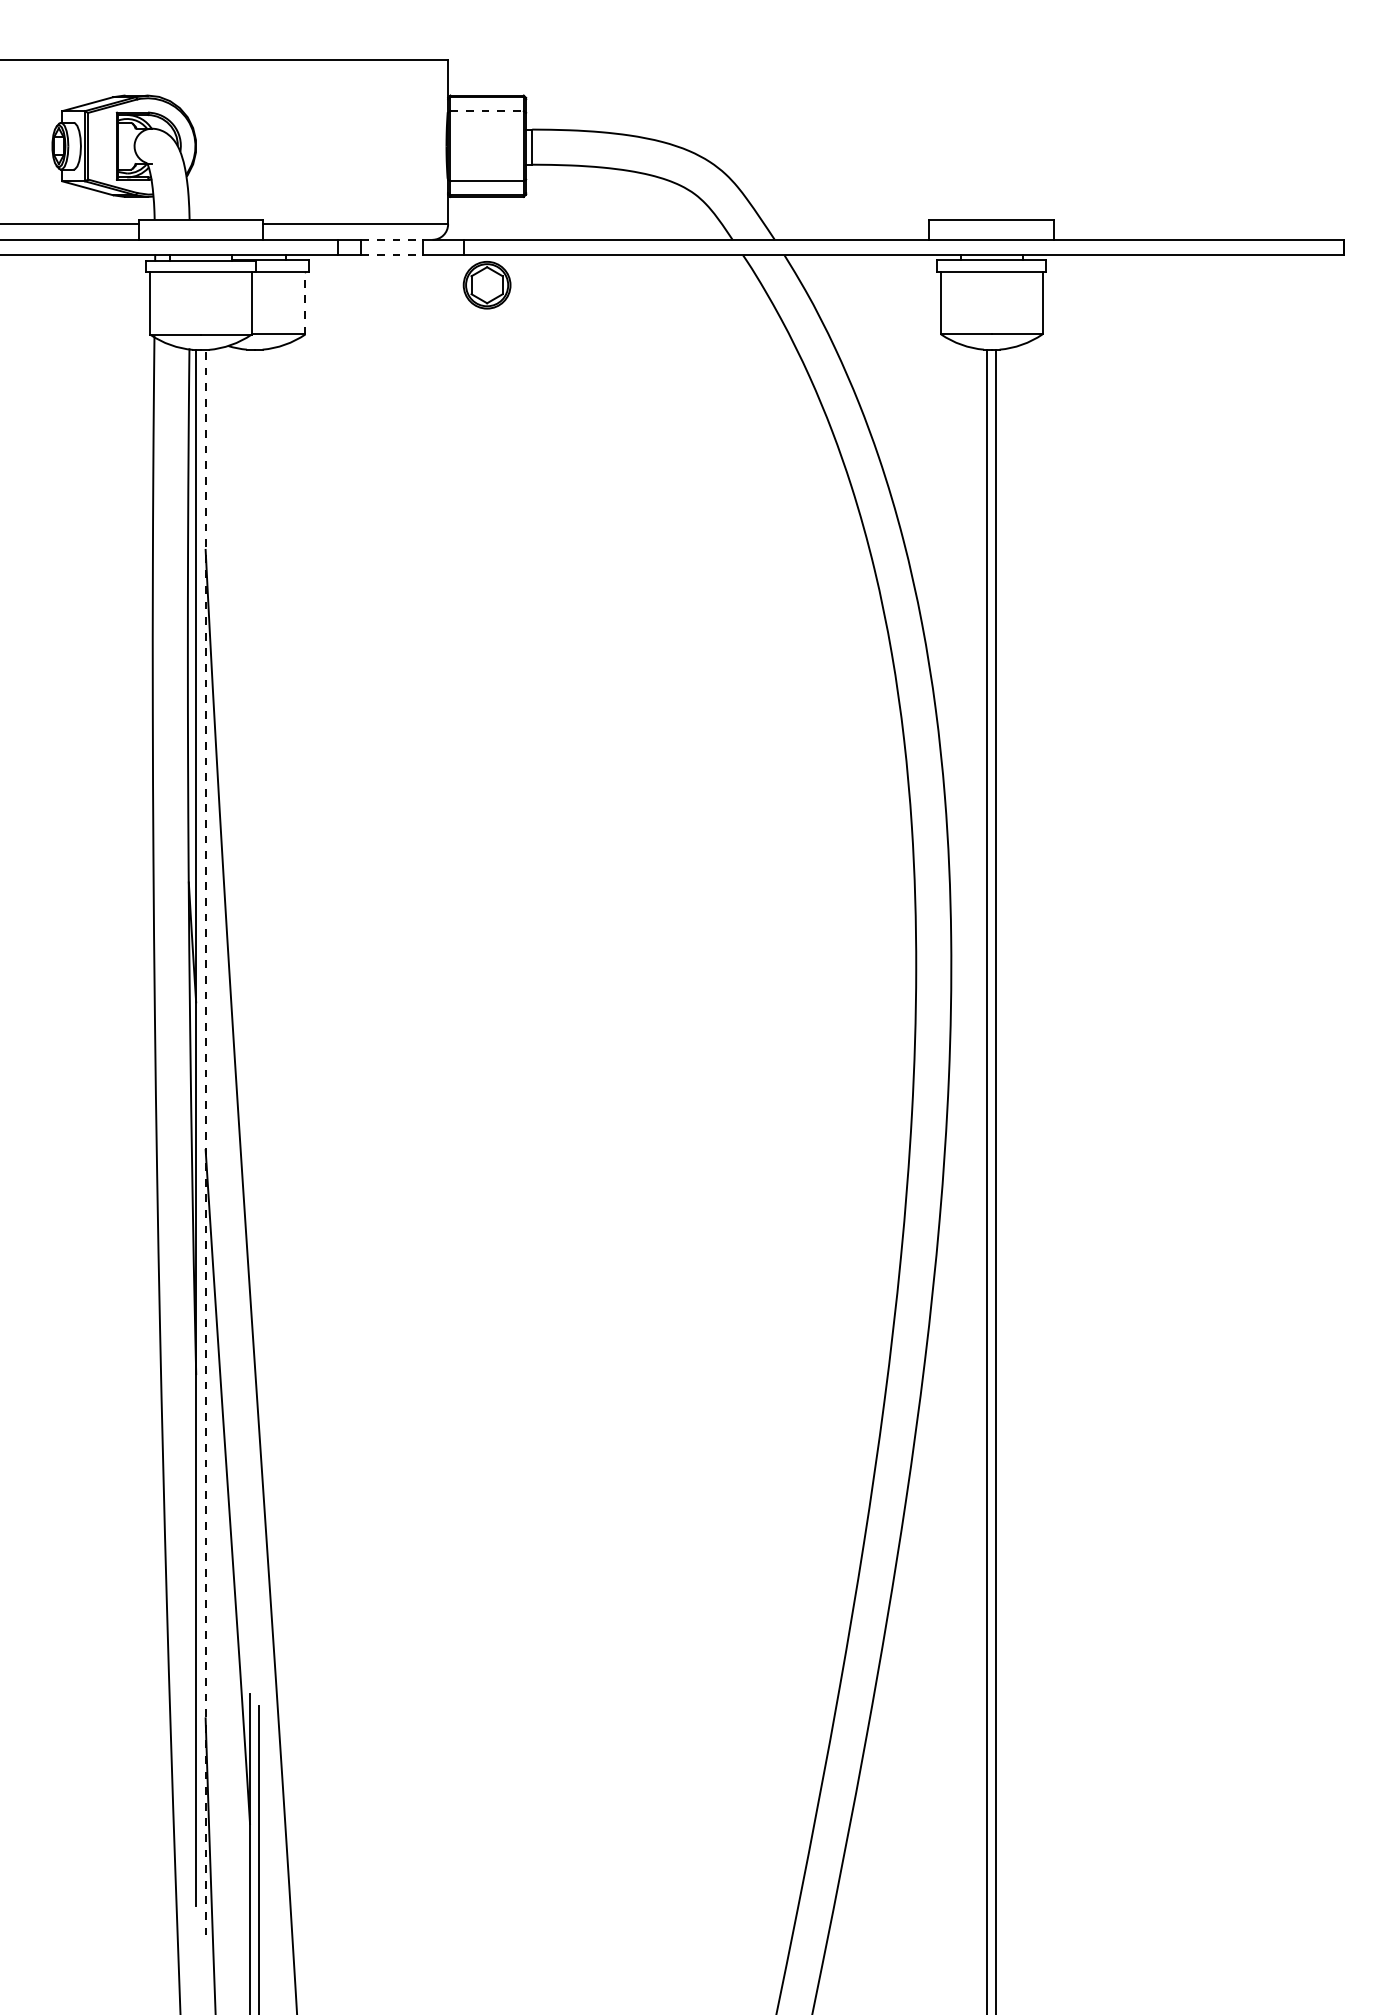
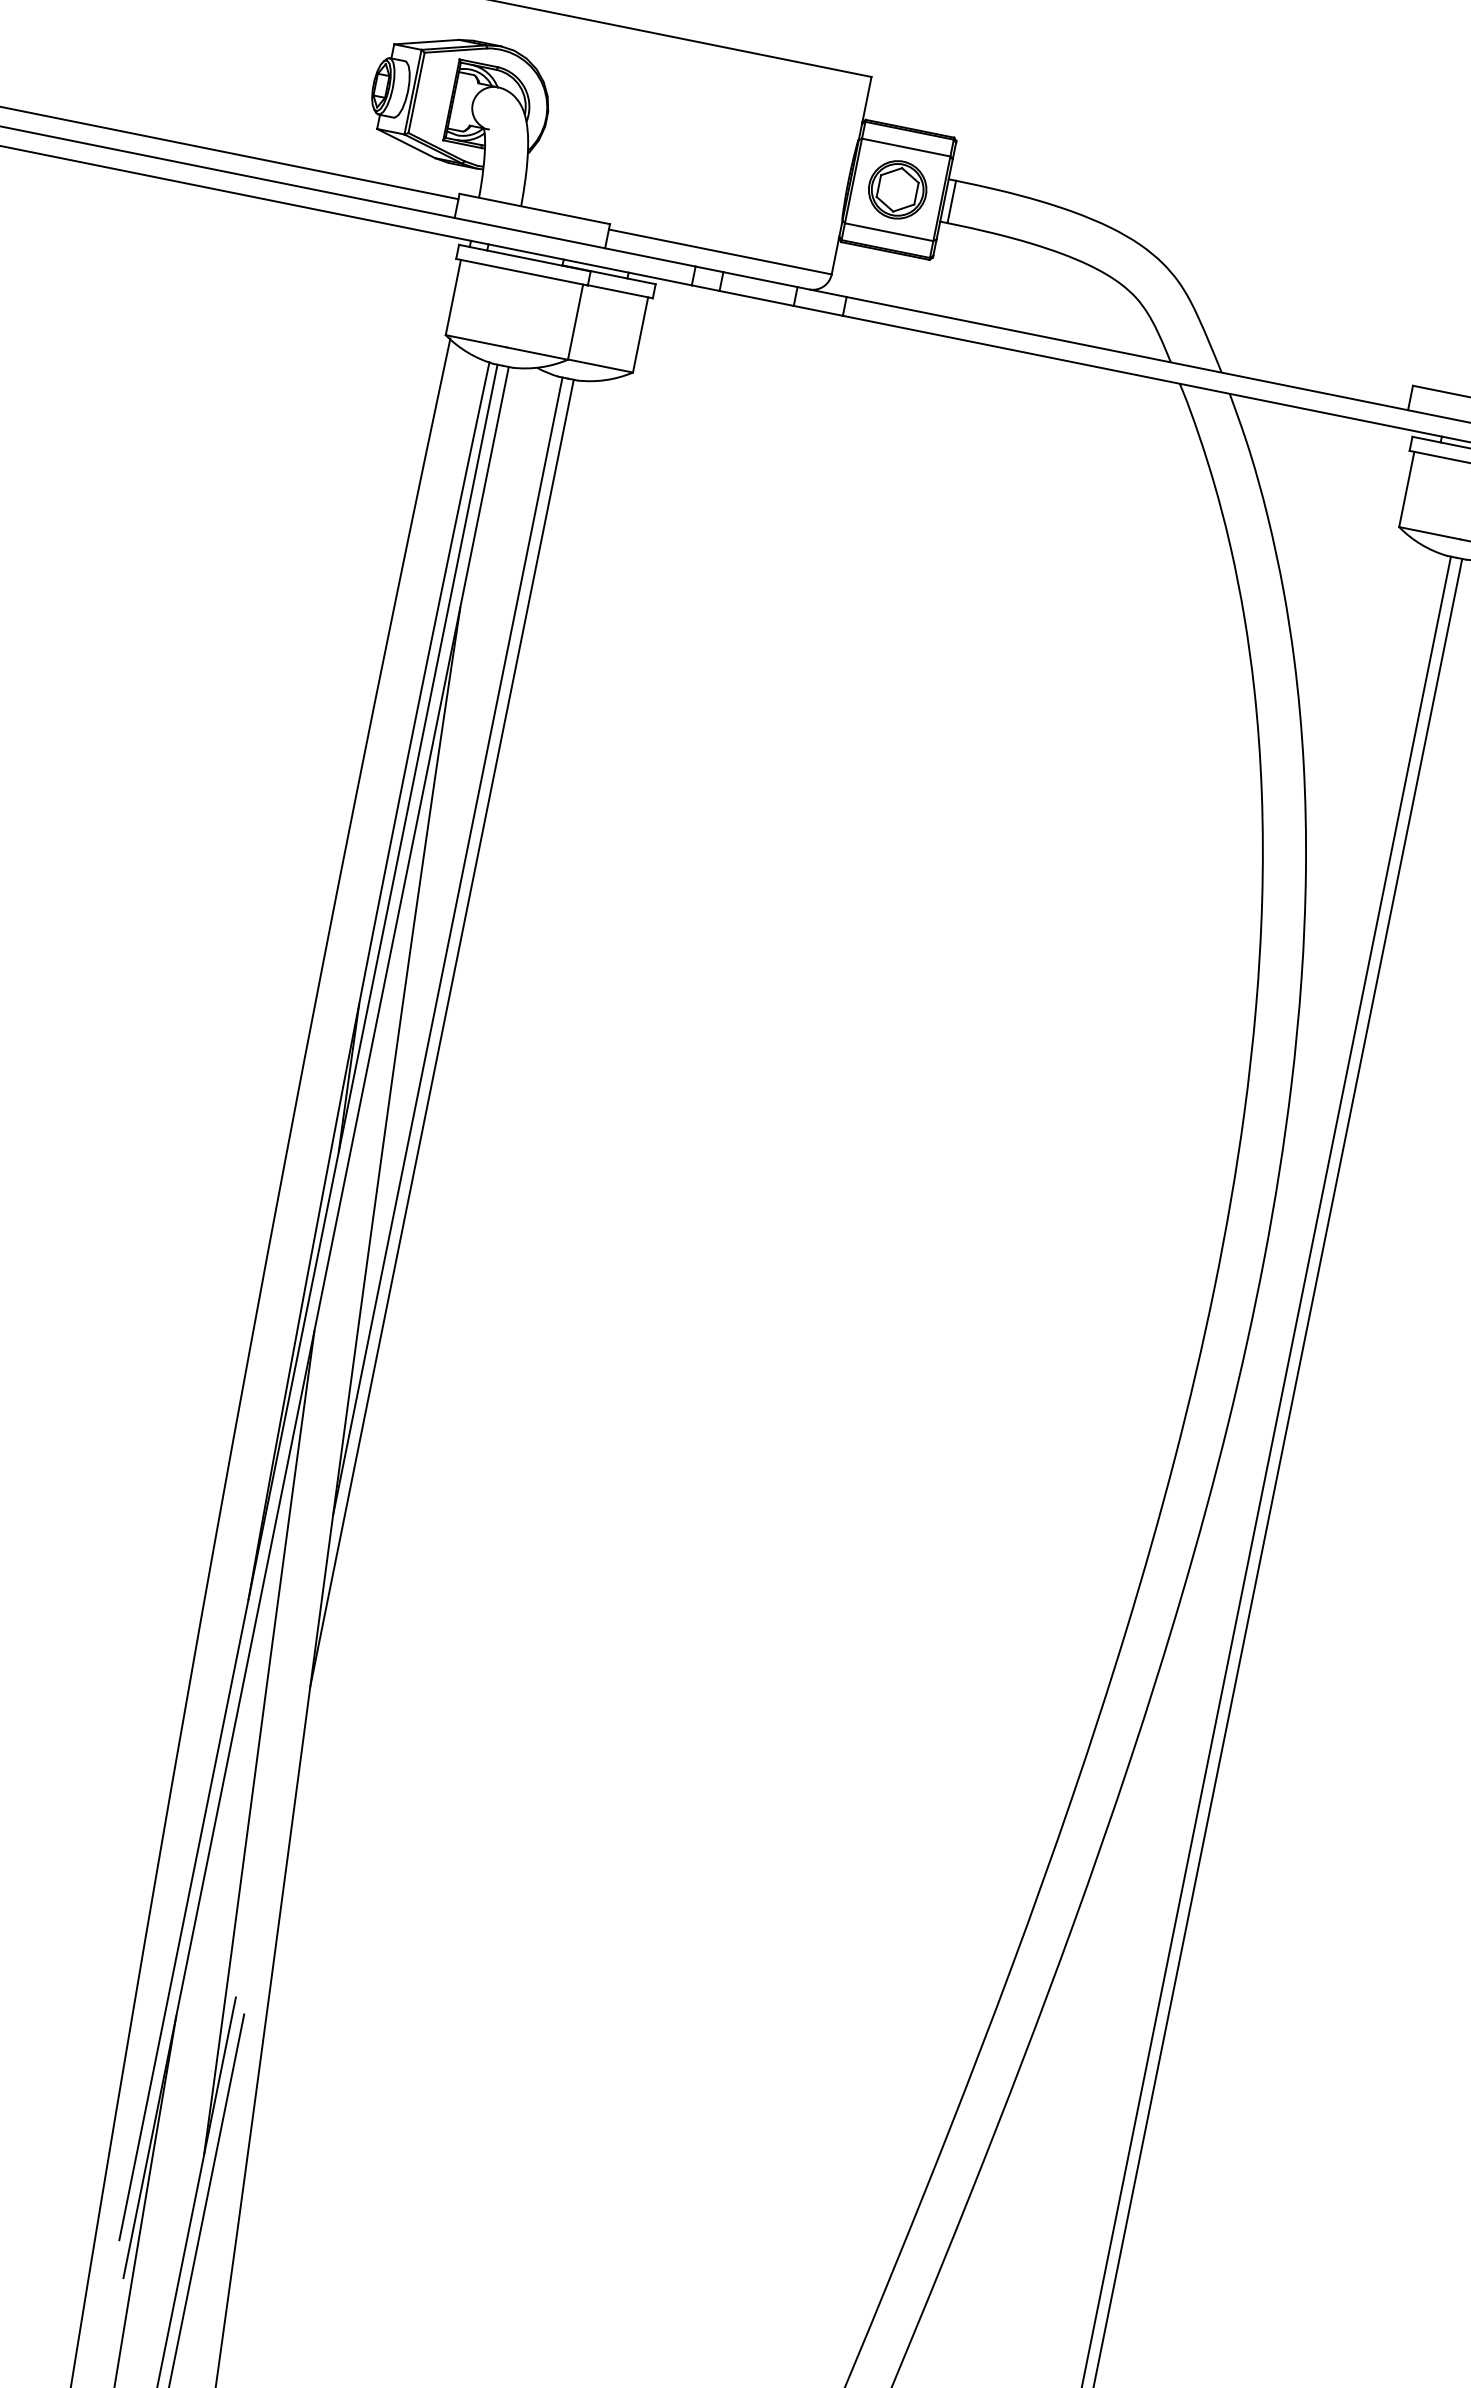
line: (487, 111) -> (906, 148), dashed -> solid
line: (392, 239) -> (760, 279), dashed -> solid
line: (392, 255) -> (757, 298), dashed -> solid
part: (486, 285) -> (896, 190), moved
line: (305, 302) -> (640, 334), dashed -> solid
line: (250, 821) -> (448, 946), added
line: (259, 891) -> (442, 1032), added
line: (205, 1142) -> (316, 1322), dashed -> solid

